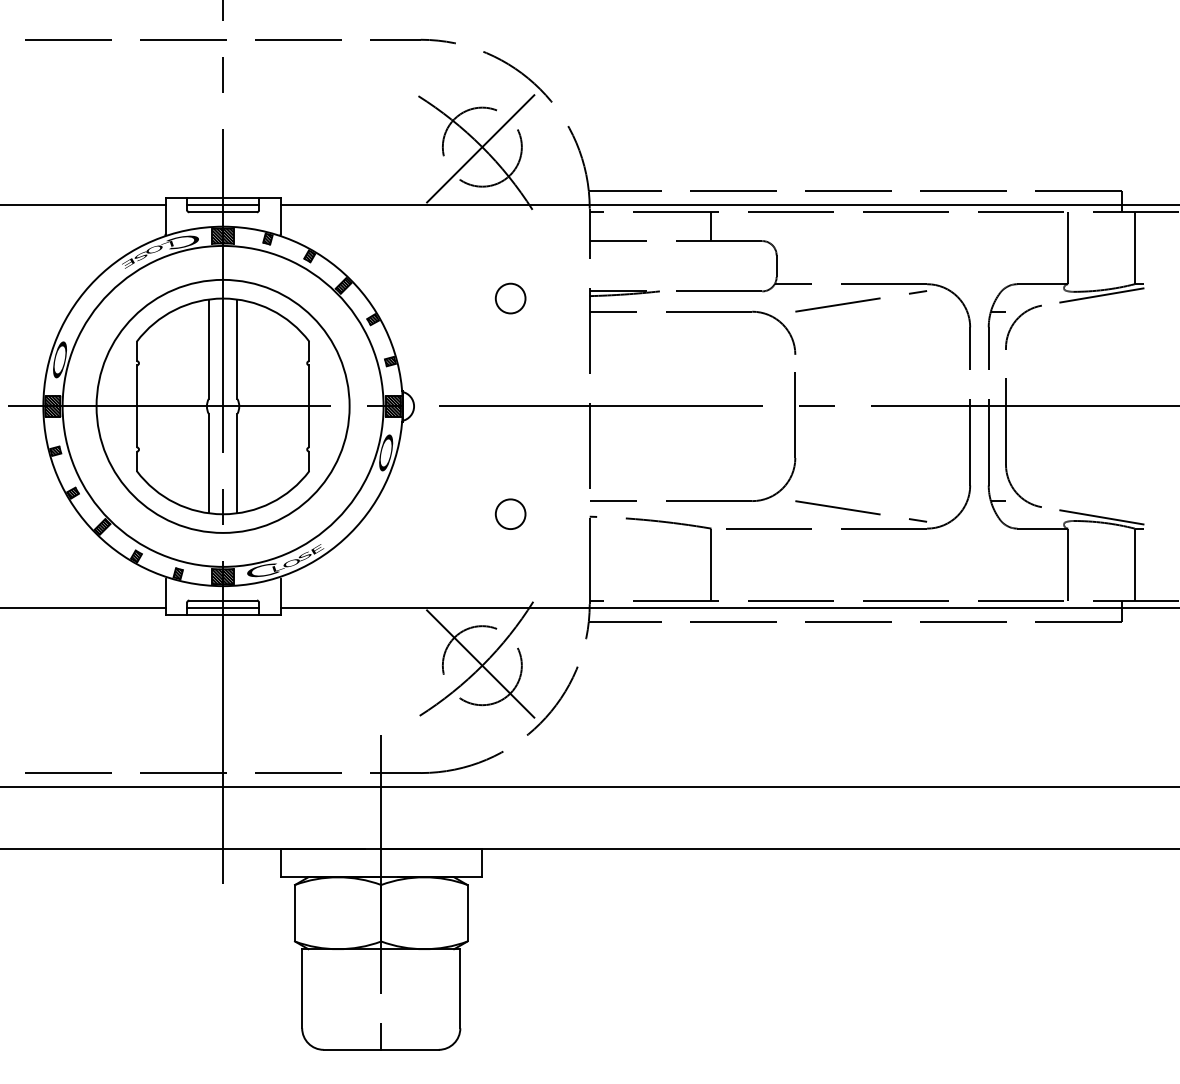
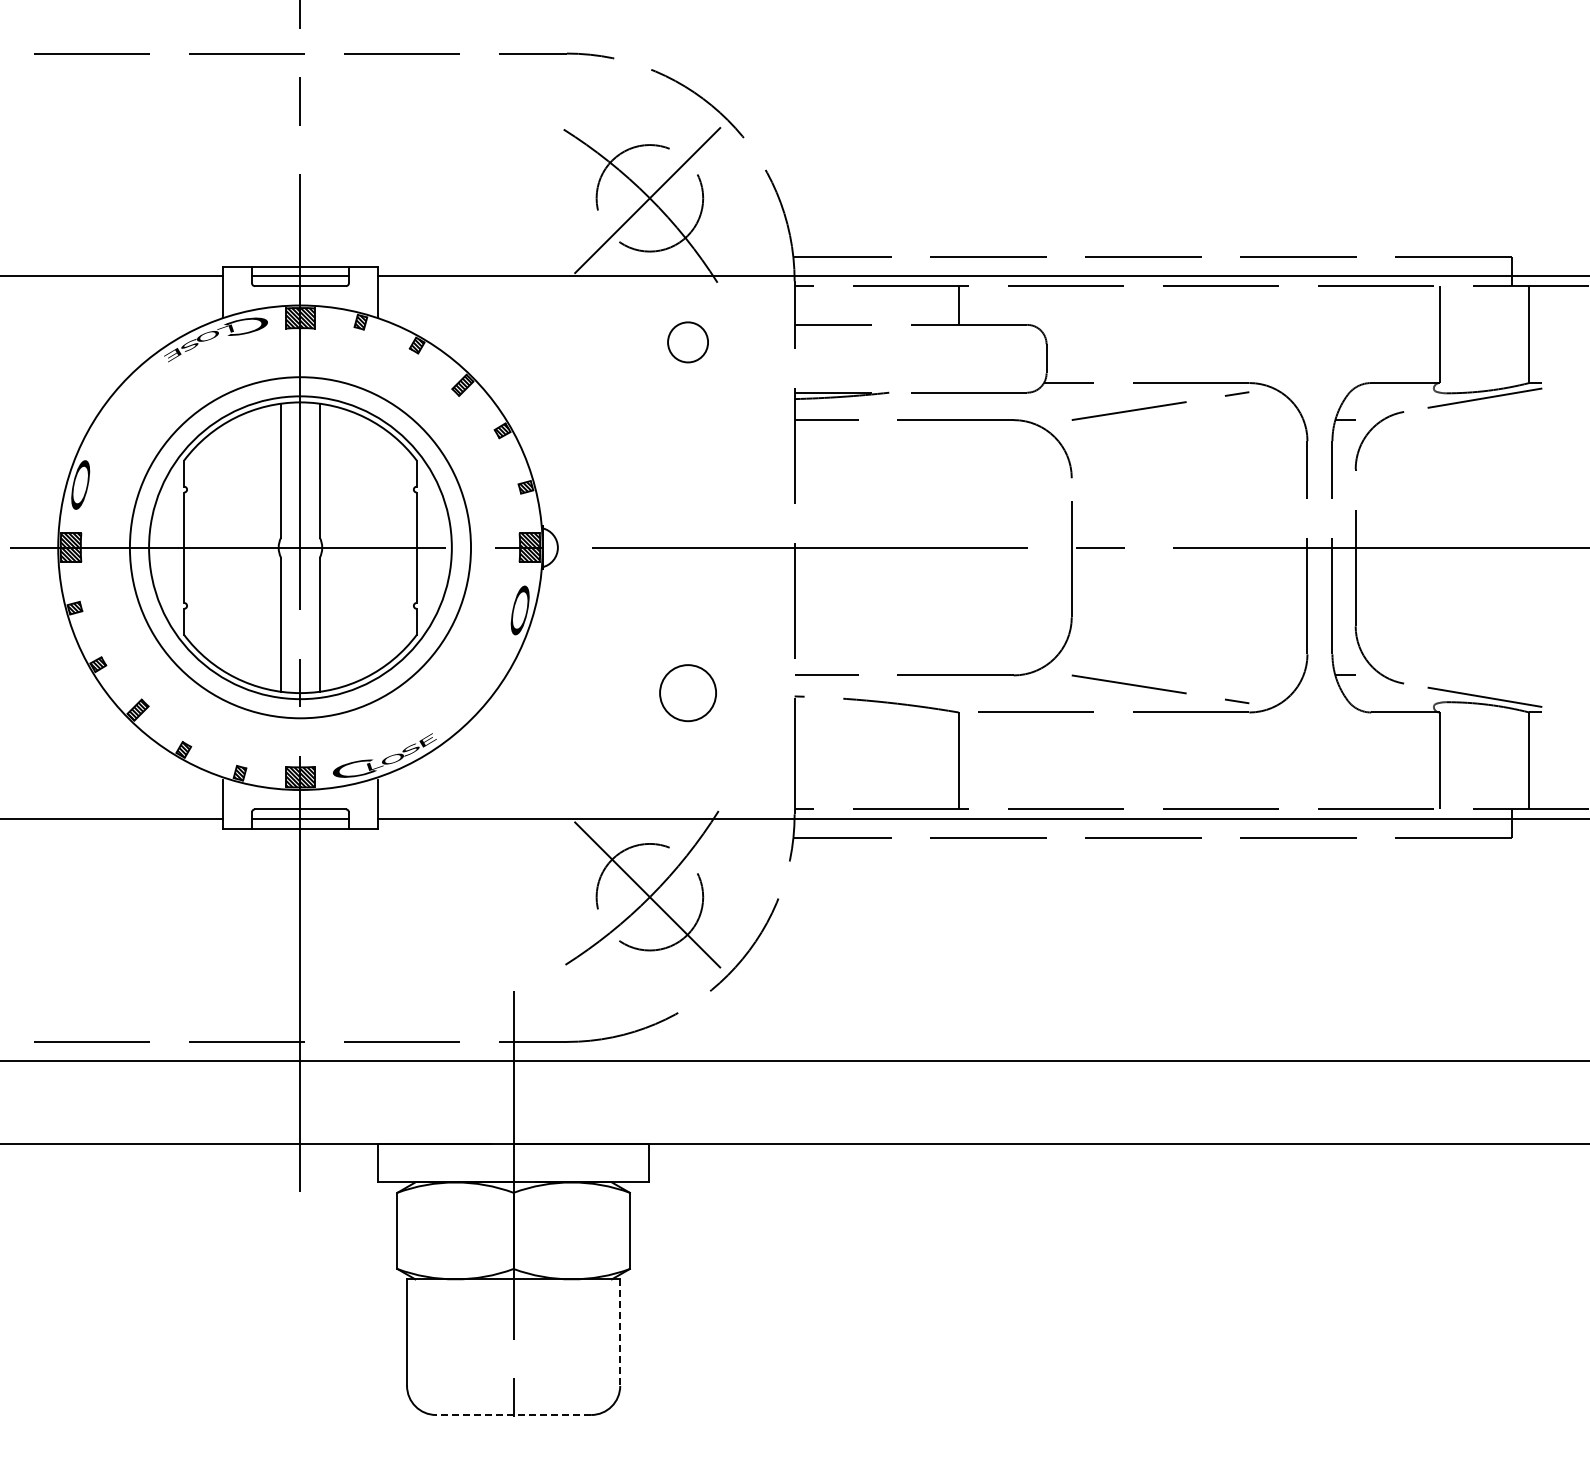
circle: (510, 298) -> (687, 342), moved
circle: (223, 406) -> (300, 547), size x0.7
circle: (510, 513) -> (687, 692), size x1.4
line: (460, 989) -> (620, 1333), solid -> dashed
line: (381, 1050) -> (513, 1415), solid -> dashed

